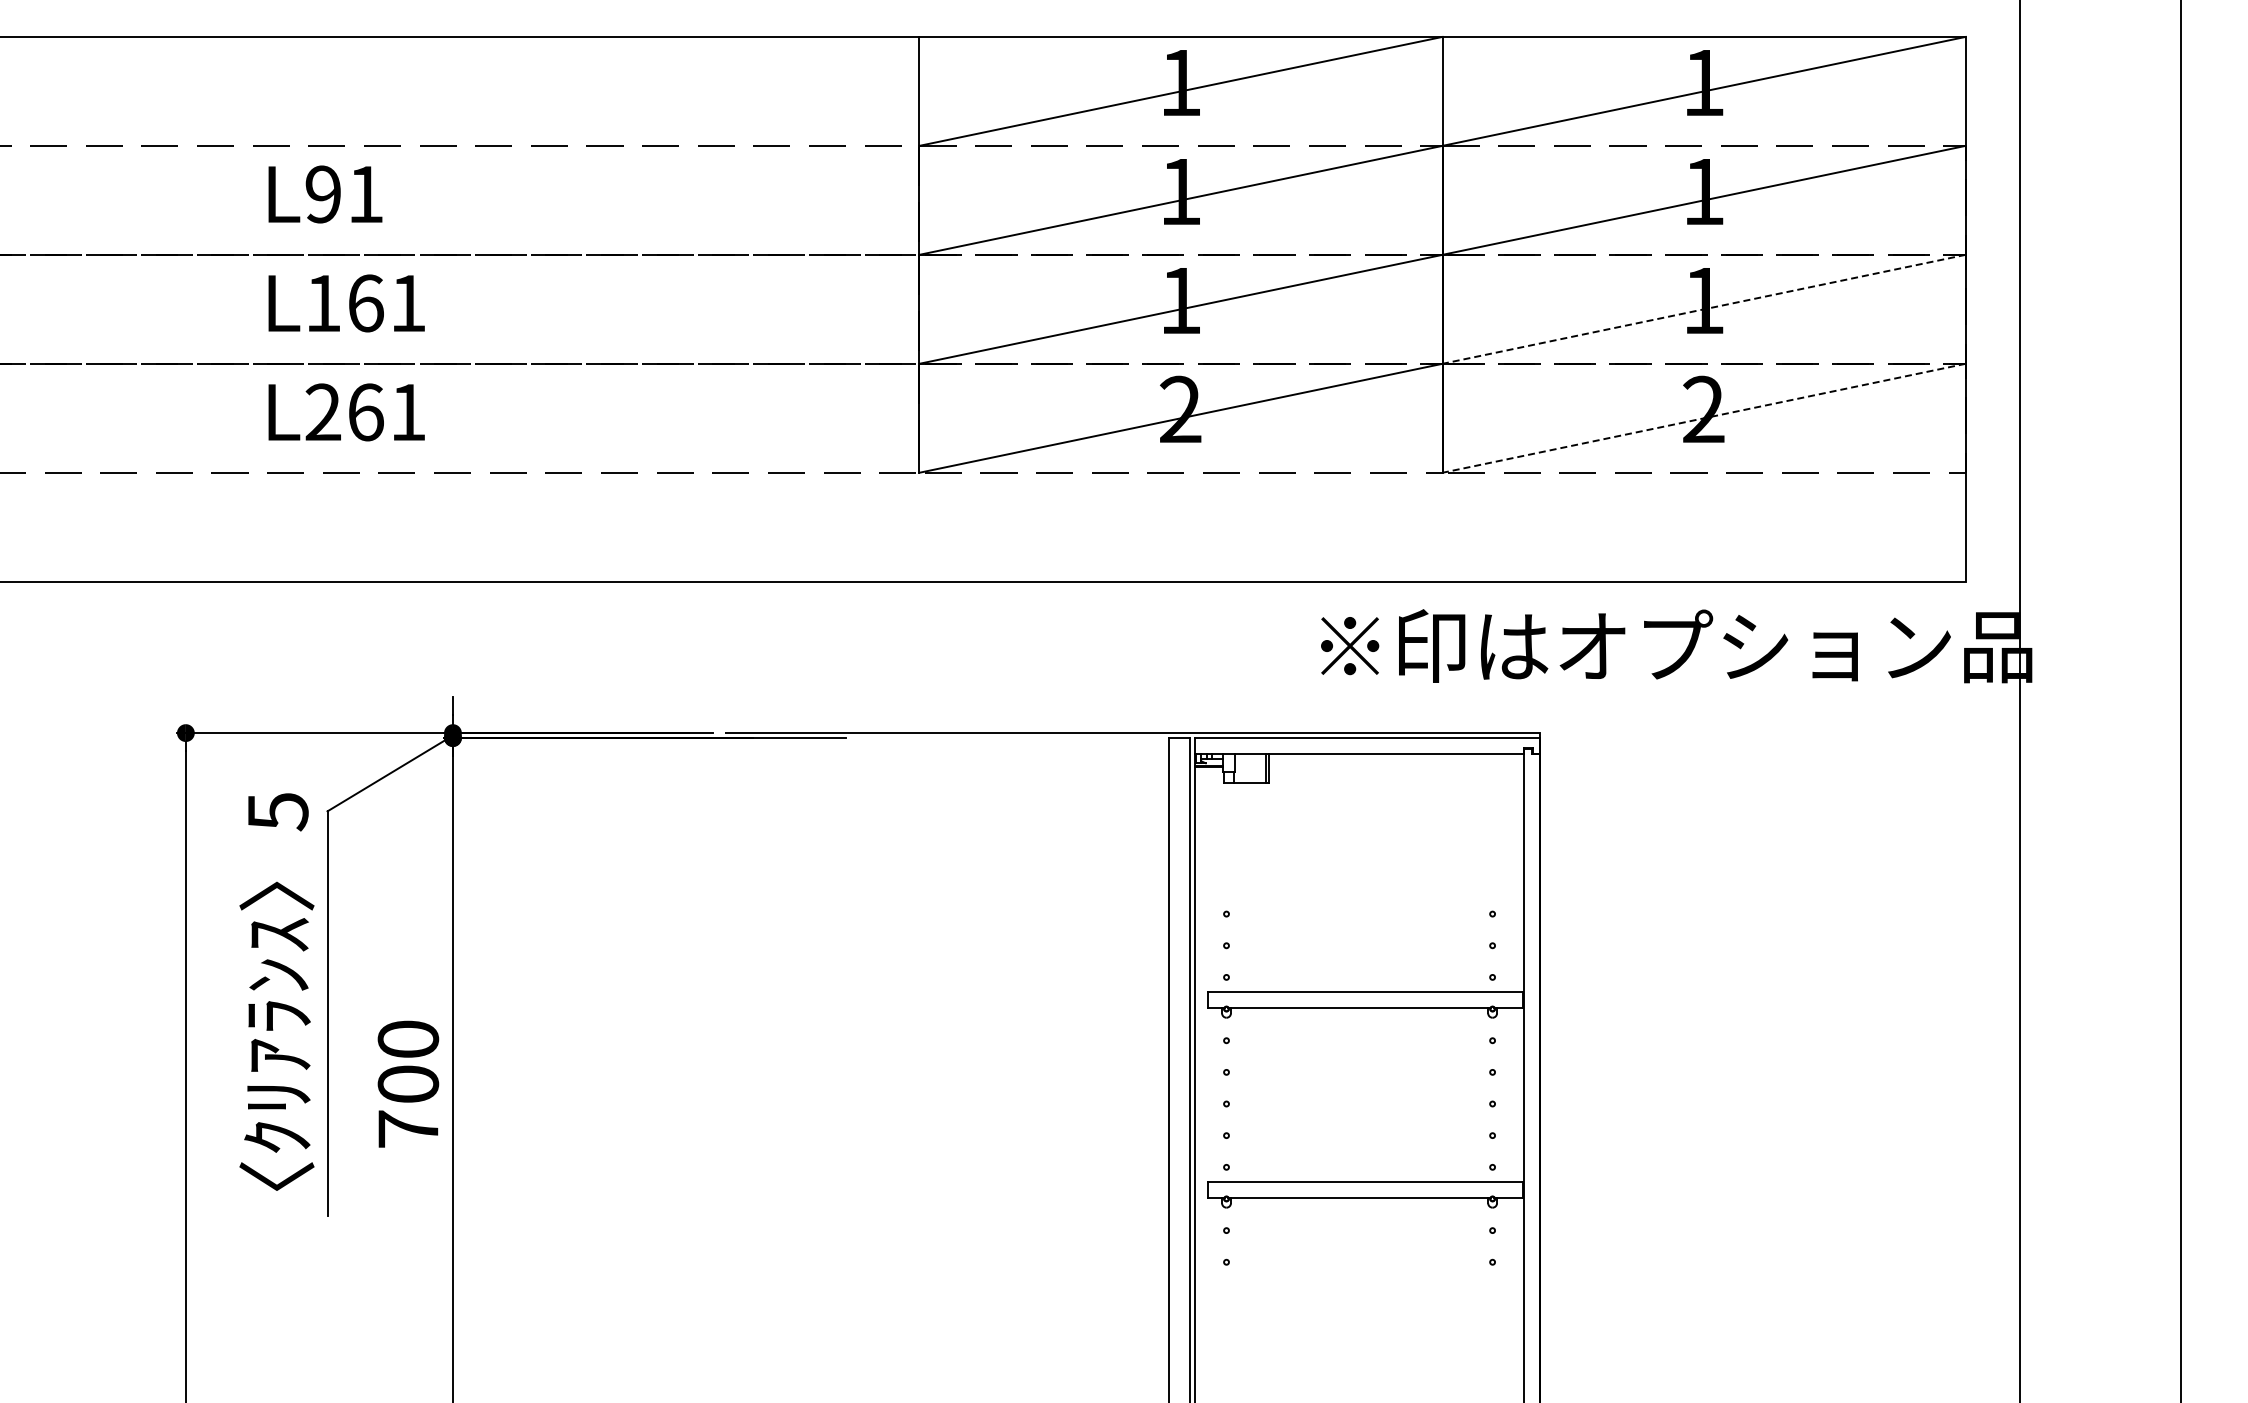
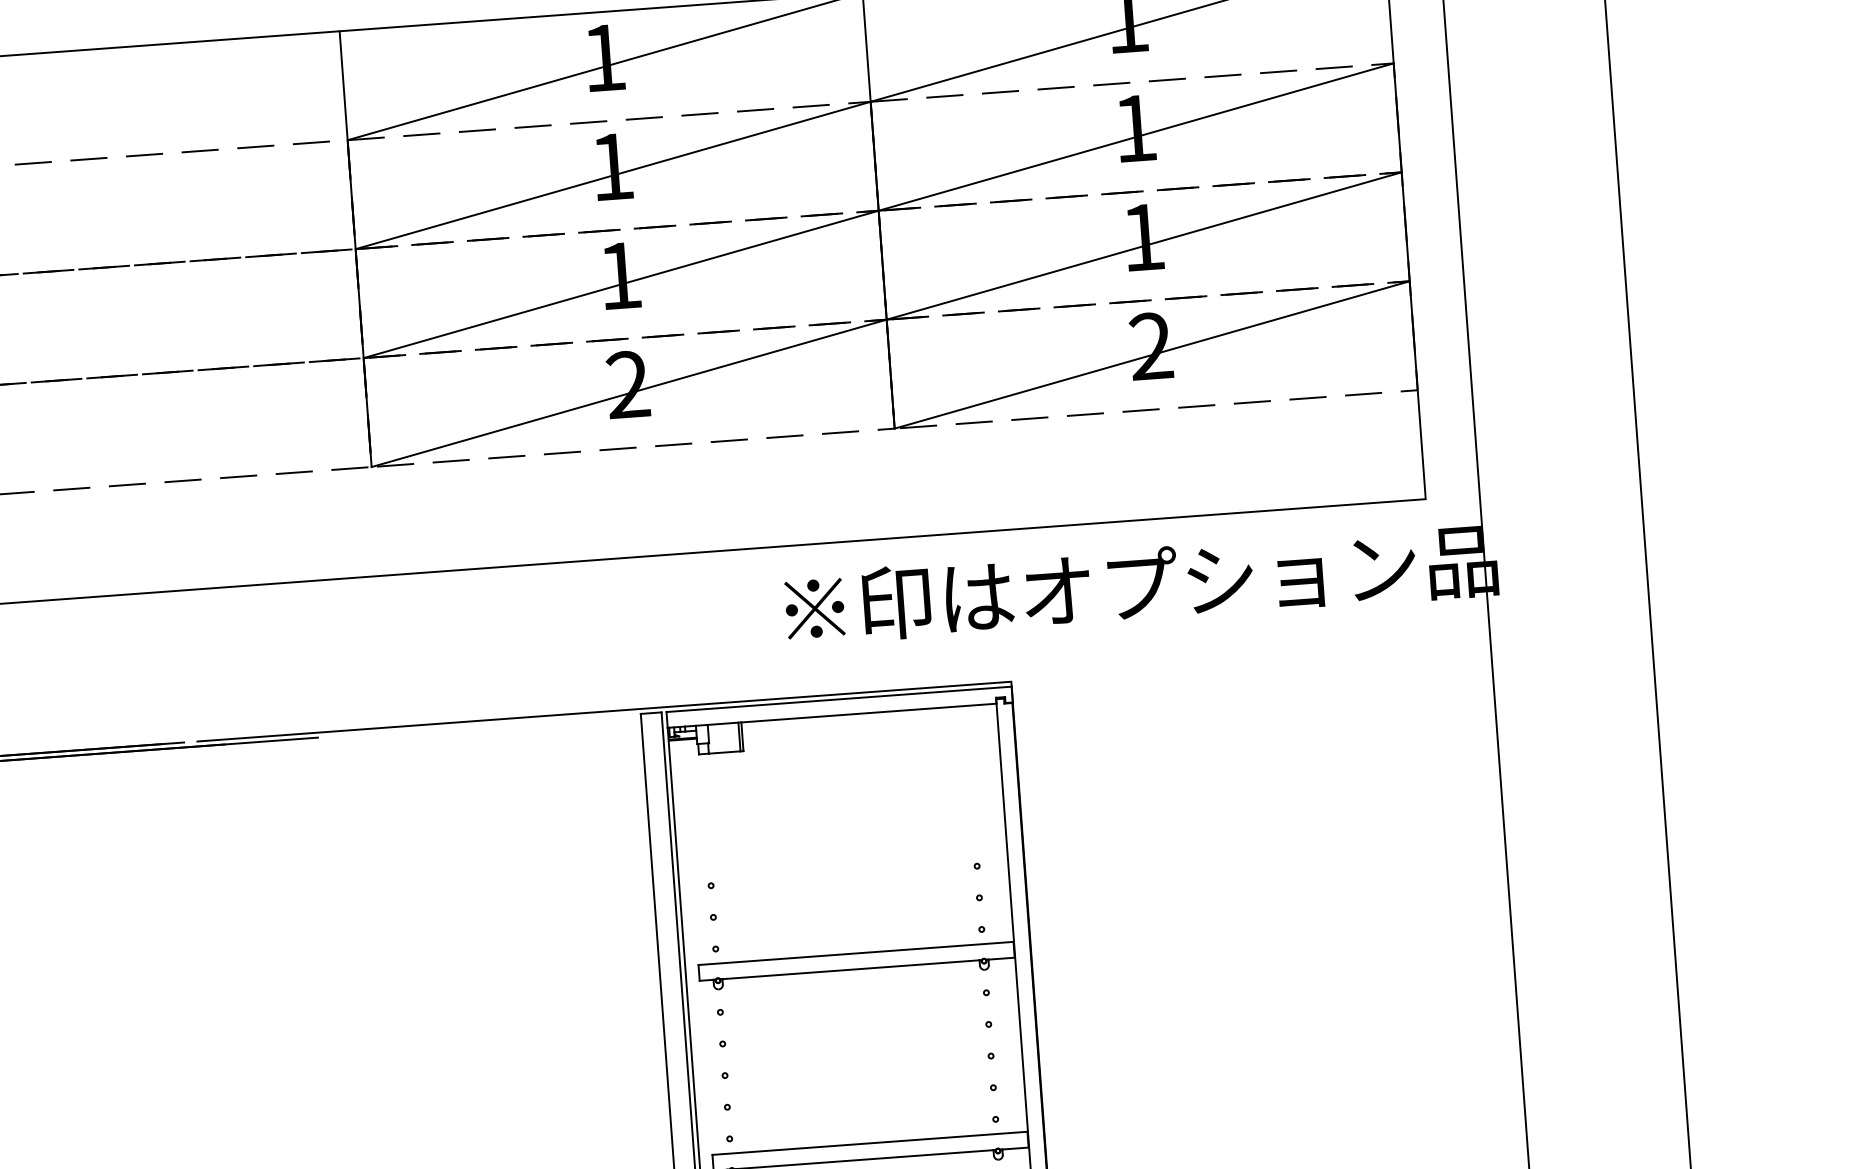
line: (1703, 309) -> (1143, 246), dashed -> solid
line: (1703, 418) -> (1151, 355), dashed -> solid

